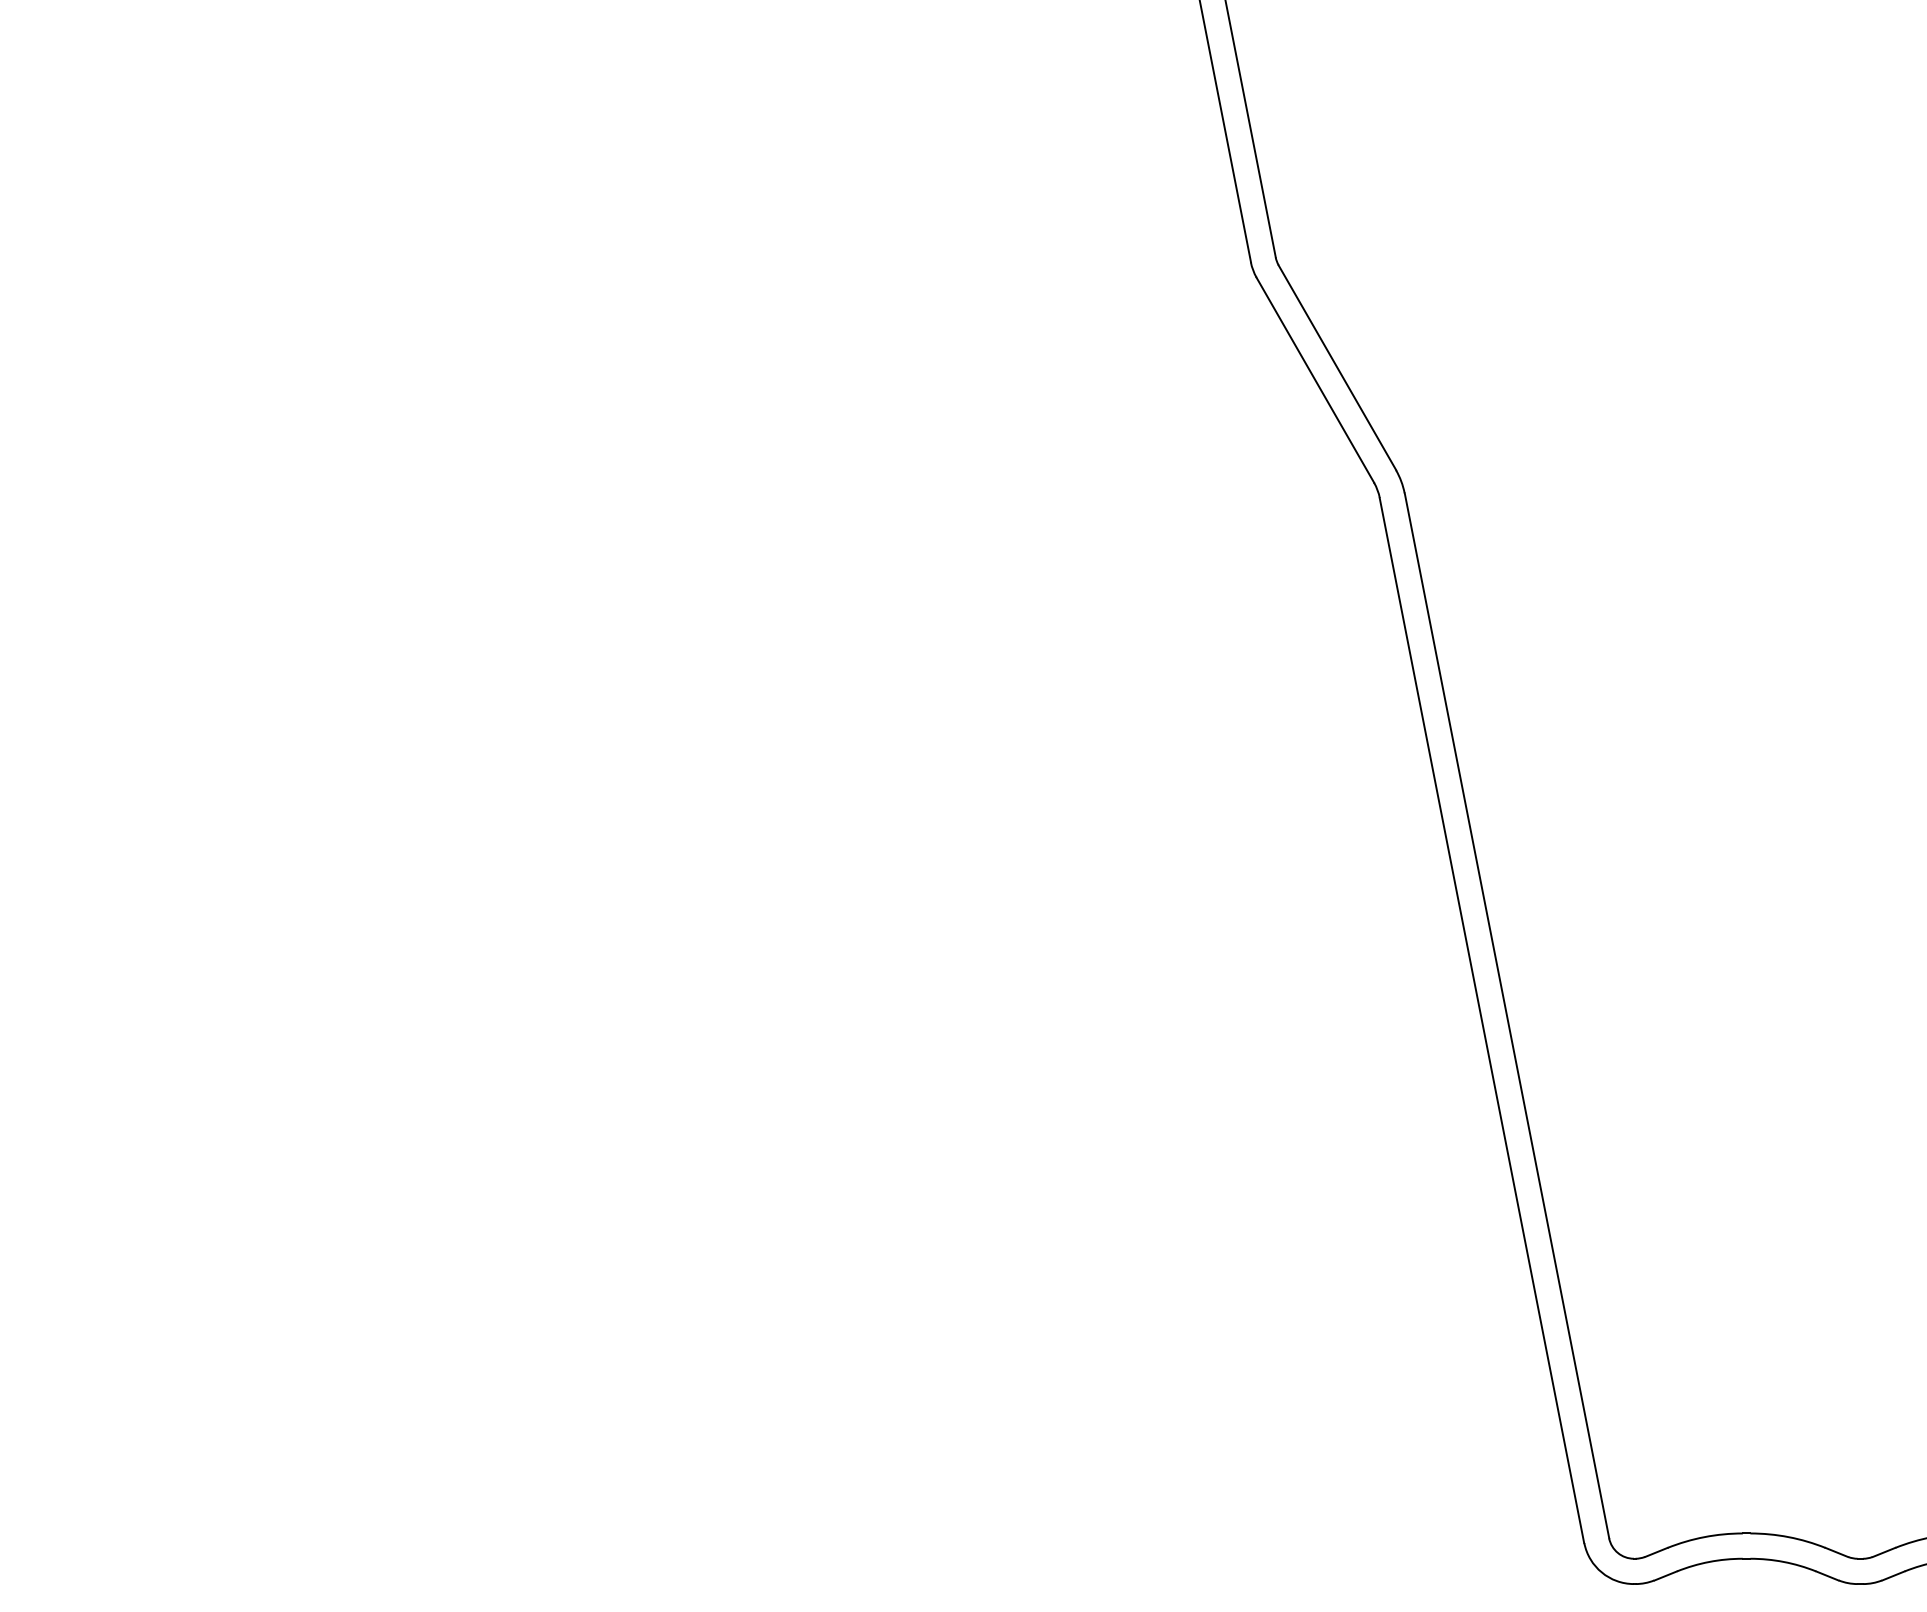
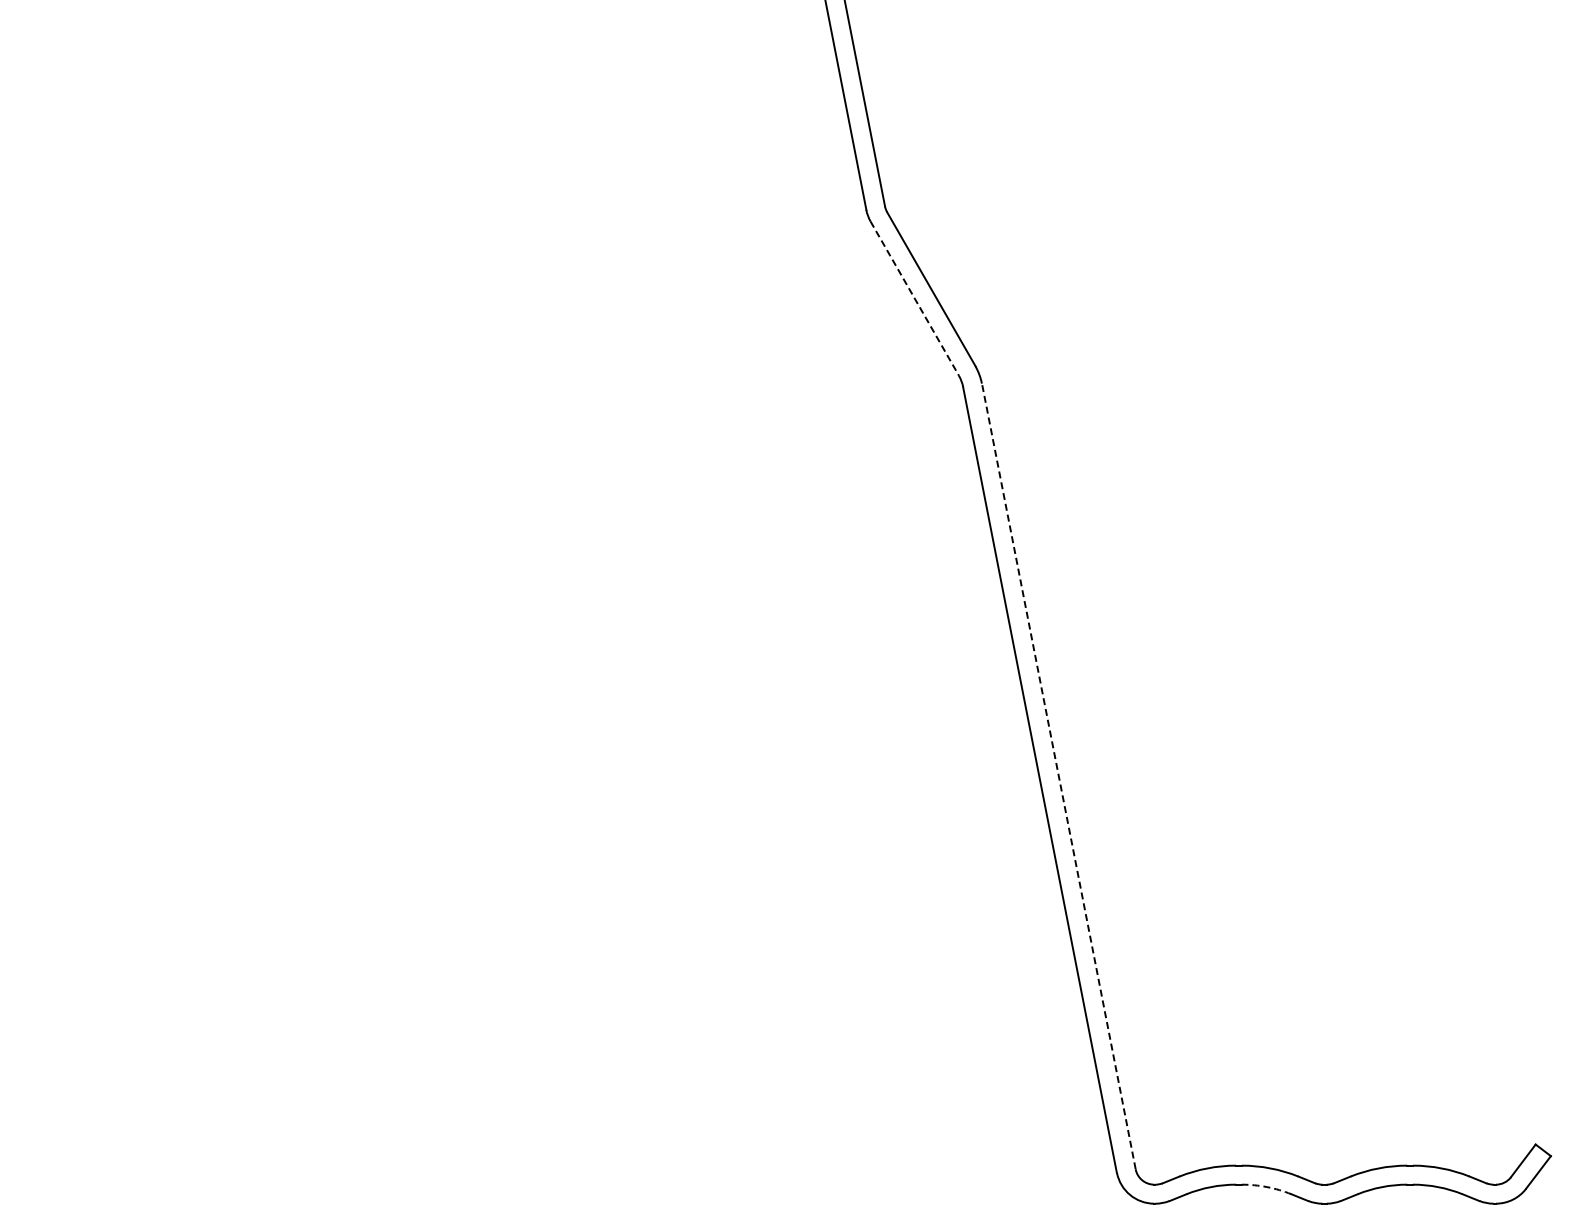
line: (1314, 380) -> (914, 298), solid -> dashed
line: (1506, 1015) -> (1058, 776), solid -> dashed
arc: (1784, 1562) -> (1267, 1187), solid -> dashed

